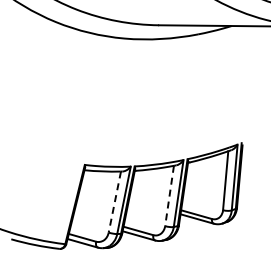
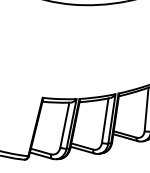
line: (169, 196) -> (105, 121), dashed -> solid
line: (114, 202) -> (64, 125), dashed -> solid

